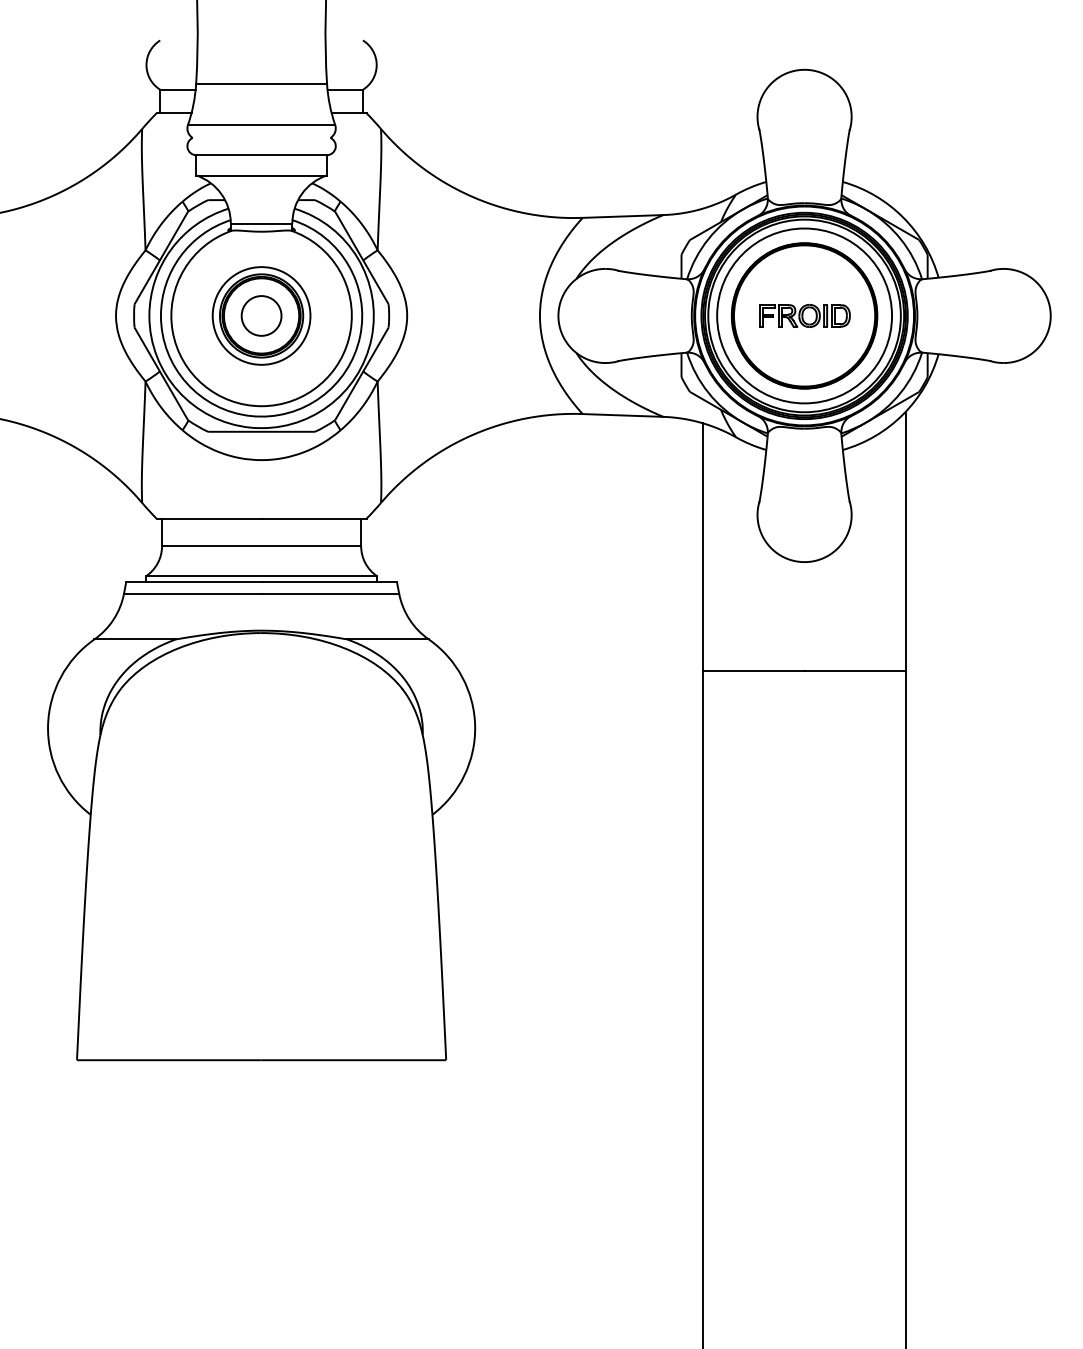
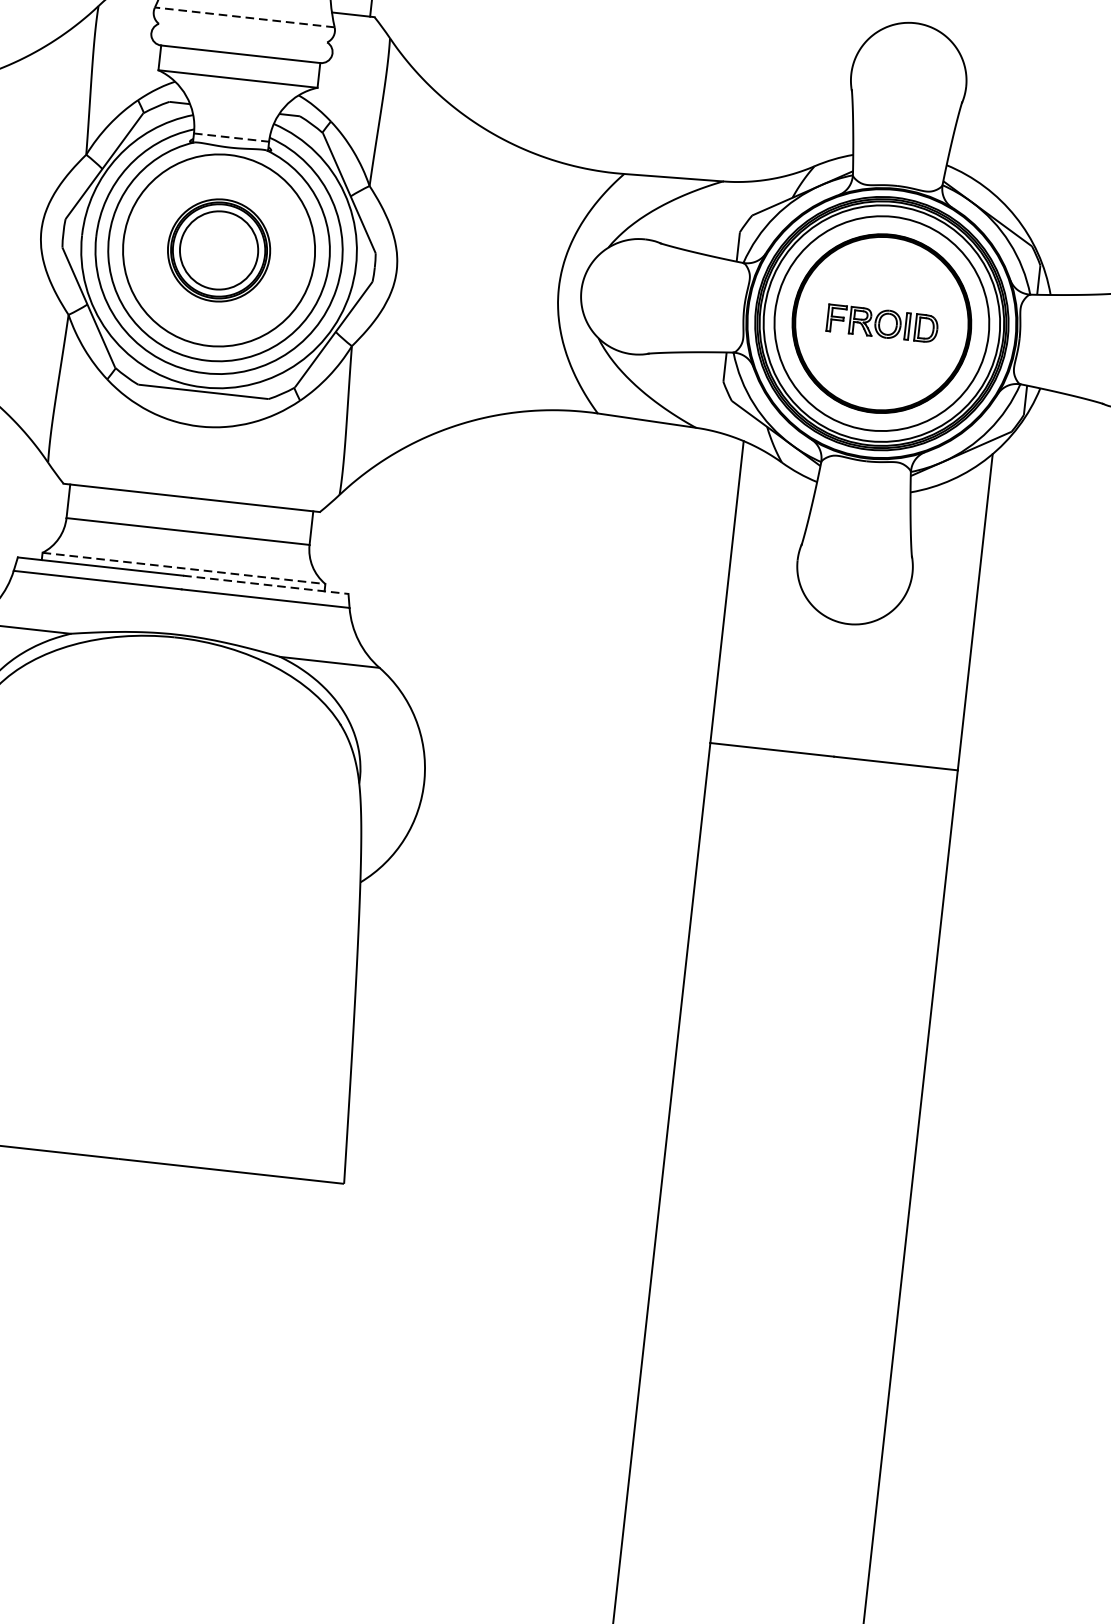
line: (261, 125) -> (244, 17), solid -> dashed
line: (261, 223) -> (231, 137), solid -> dashed
circle: (261, 315) -> (219, 249), size x1.6
circle: (261, 315) -> (219, 249), size x1.6
line: (261, 576) -> (183, 568), solid -> dashed
line: (329, 582) -> (266, 584), solid -> dashed

